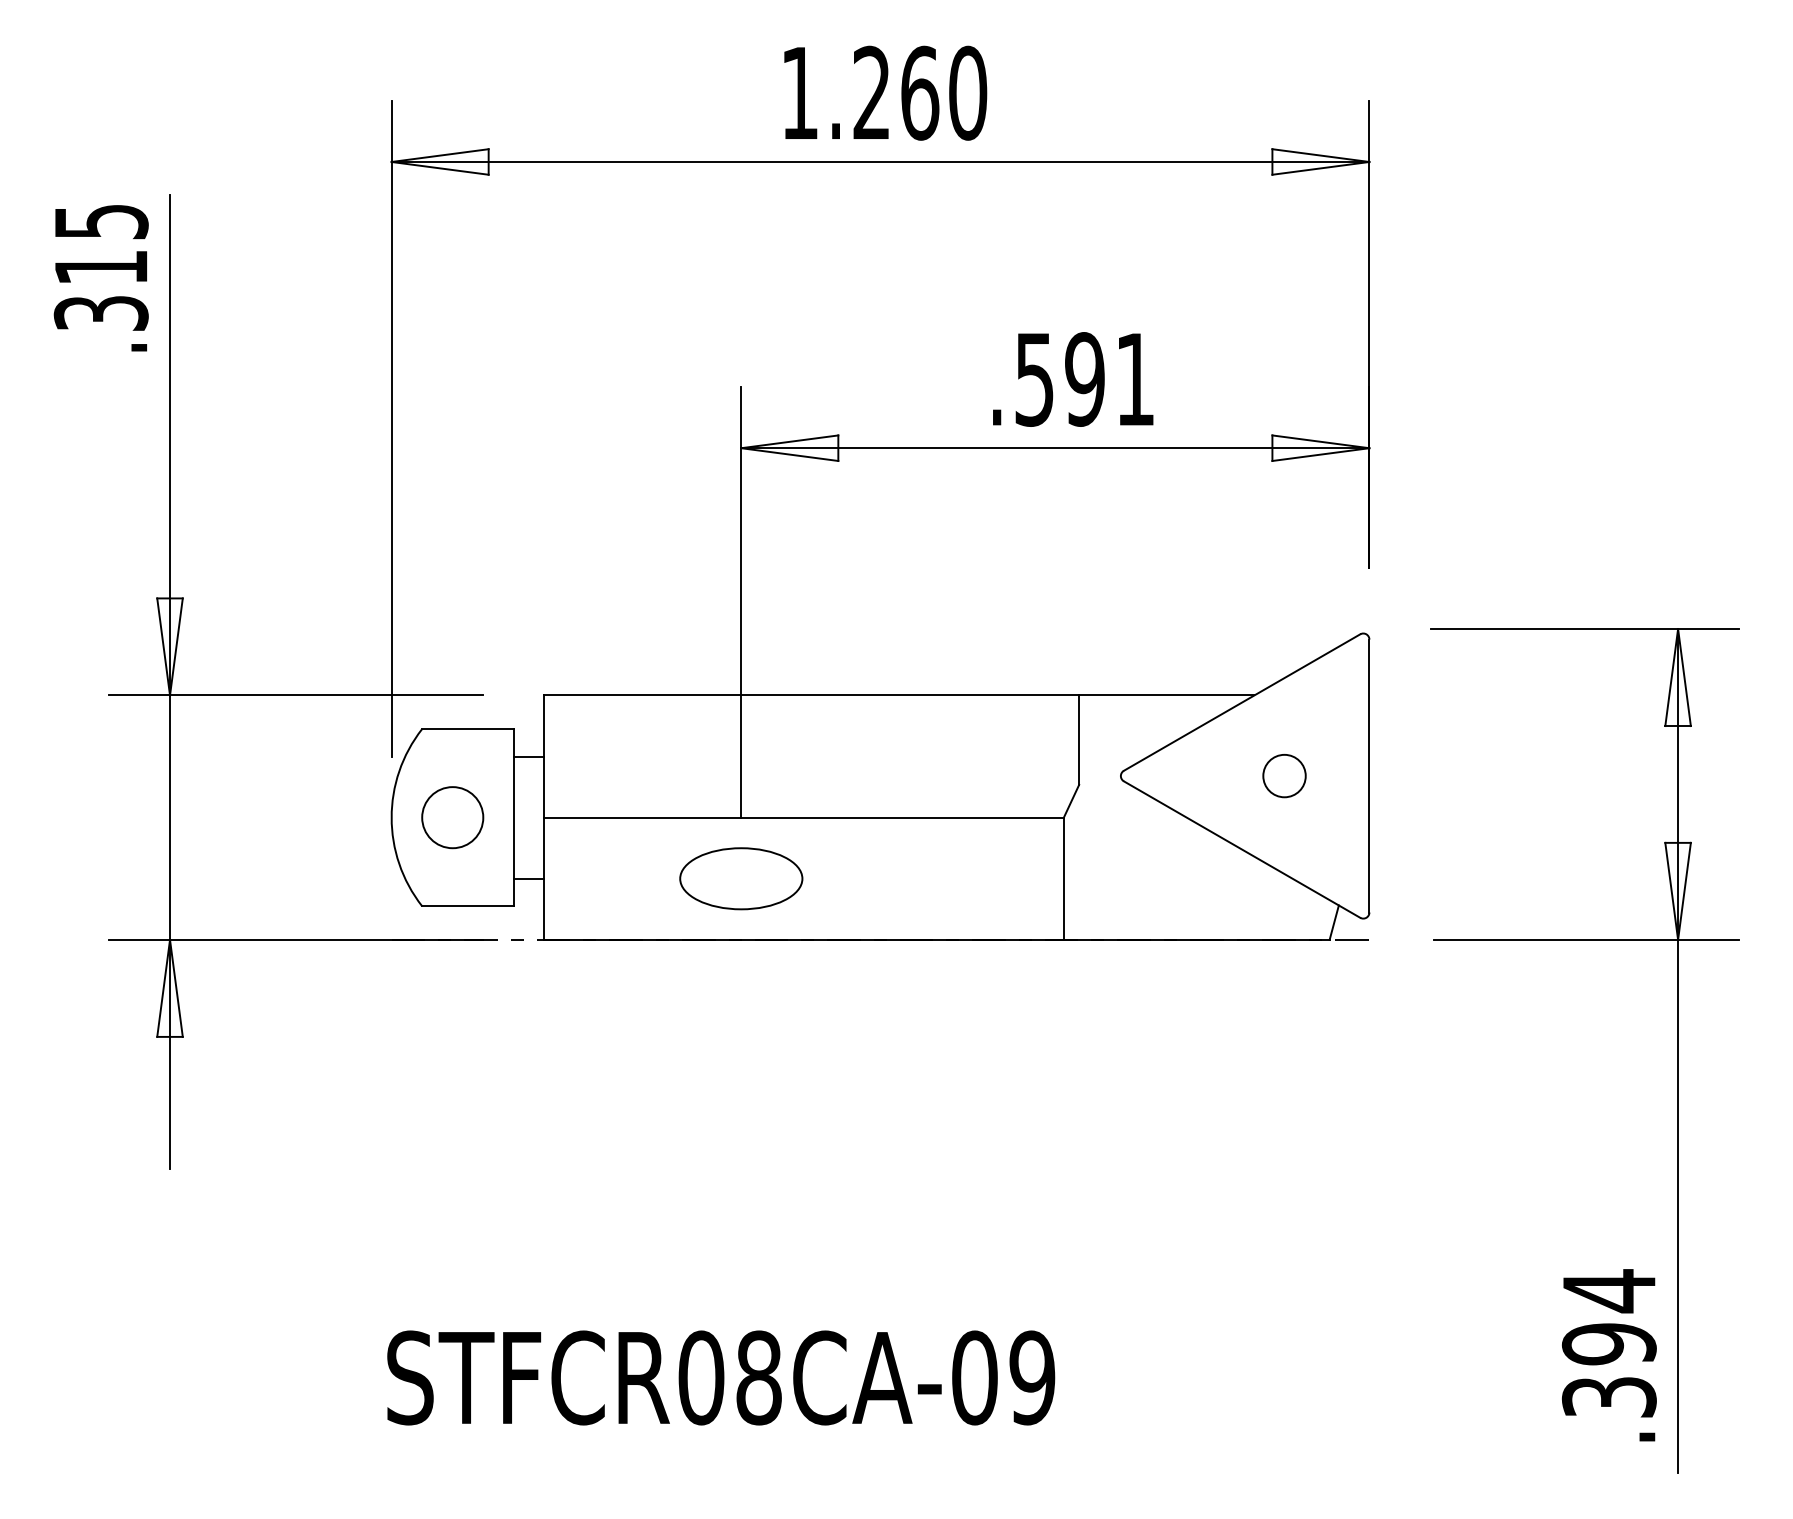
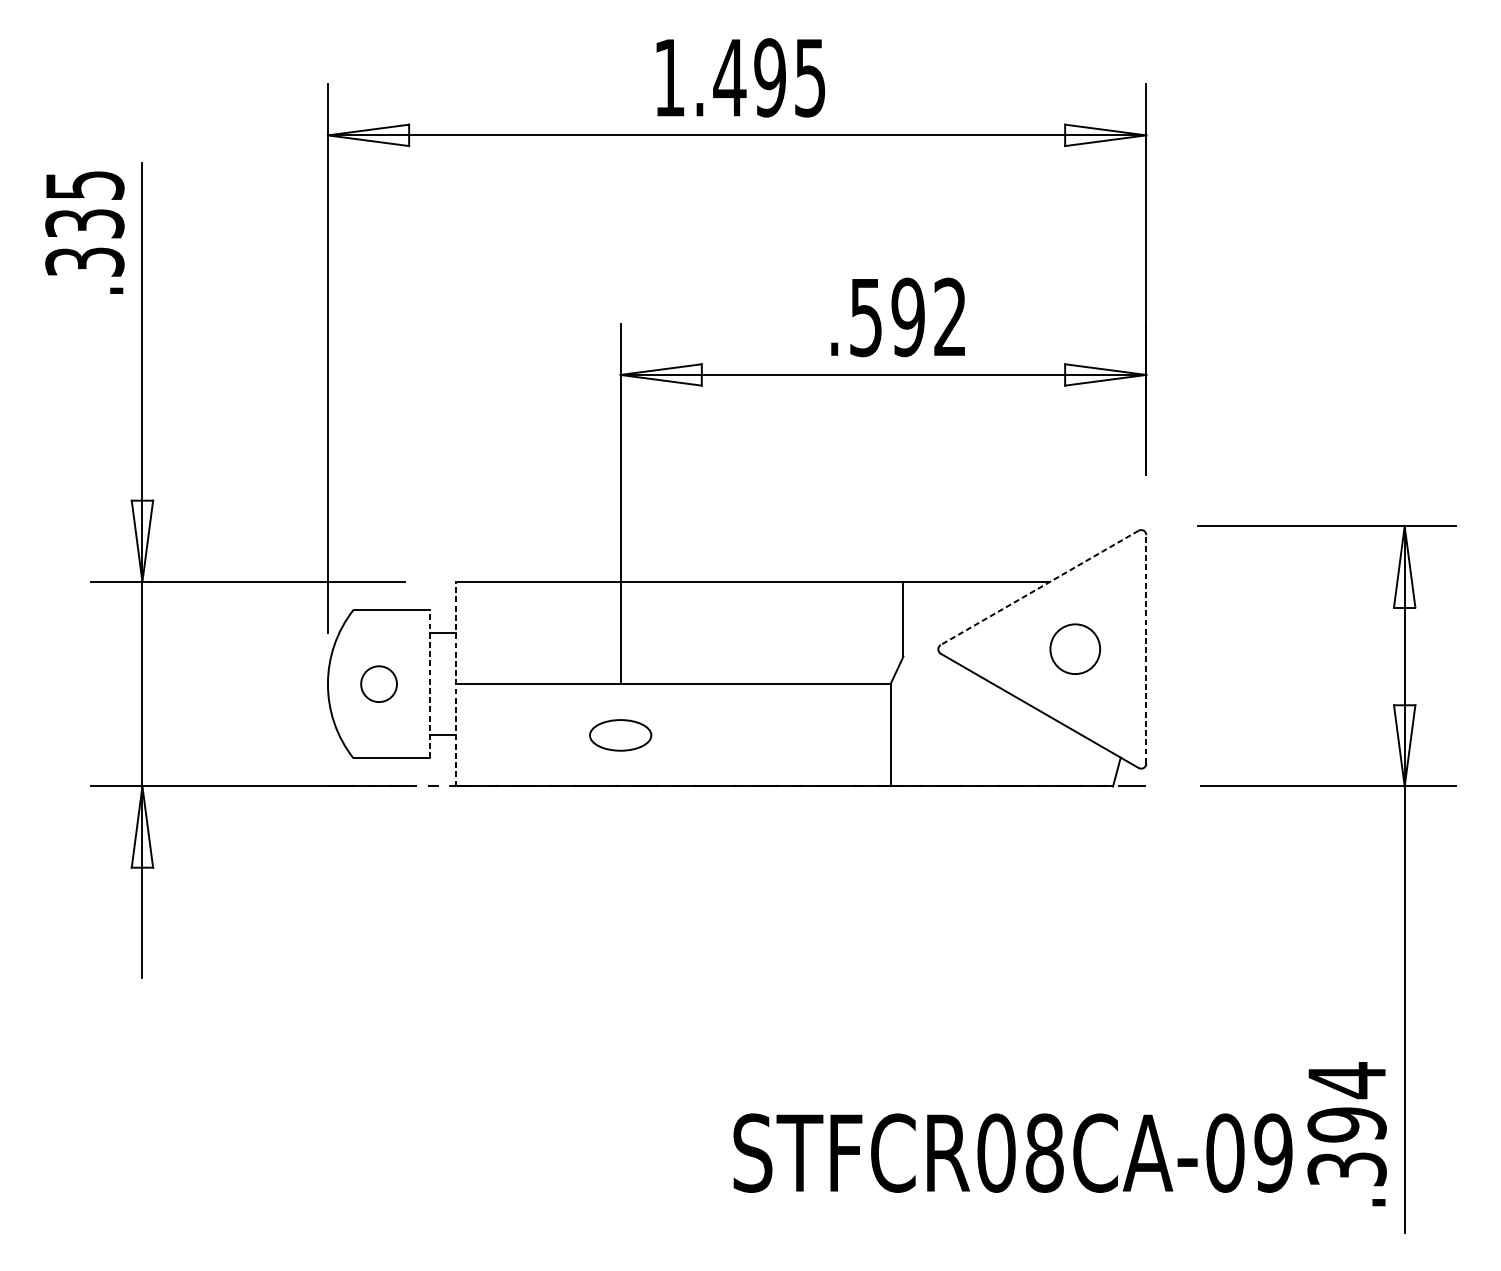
text: (919, 92) -> (769, 77), 1.260 -> 1.495
text: (100, 267) -> (84, 223), .315 -> .335
text: (1134, 378) -> (949, 316), .591 -> .592
line: (1241, 702) -> (1039, 587), solid -> dashed
line: (1369, 775) -> (1146, 648), solid -> dashed
circle: (1284, 776) -> (1075, 649), size x1.4
circle: (452, 817) -> (378, 684), size x0.7
line: (513, 817) -> (429, 684), solid -> dashed
line: (544, 817) -> (455, 684), solid -> dashed
part: (741, 878) -> (620, 735), size x0.6
text: (721, 1377) -> (1013, 1152), moved

